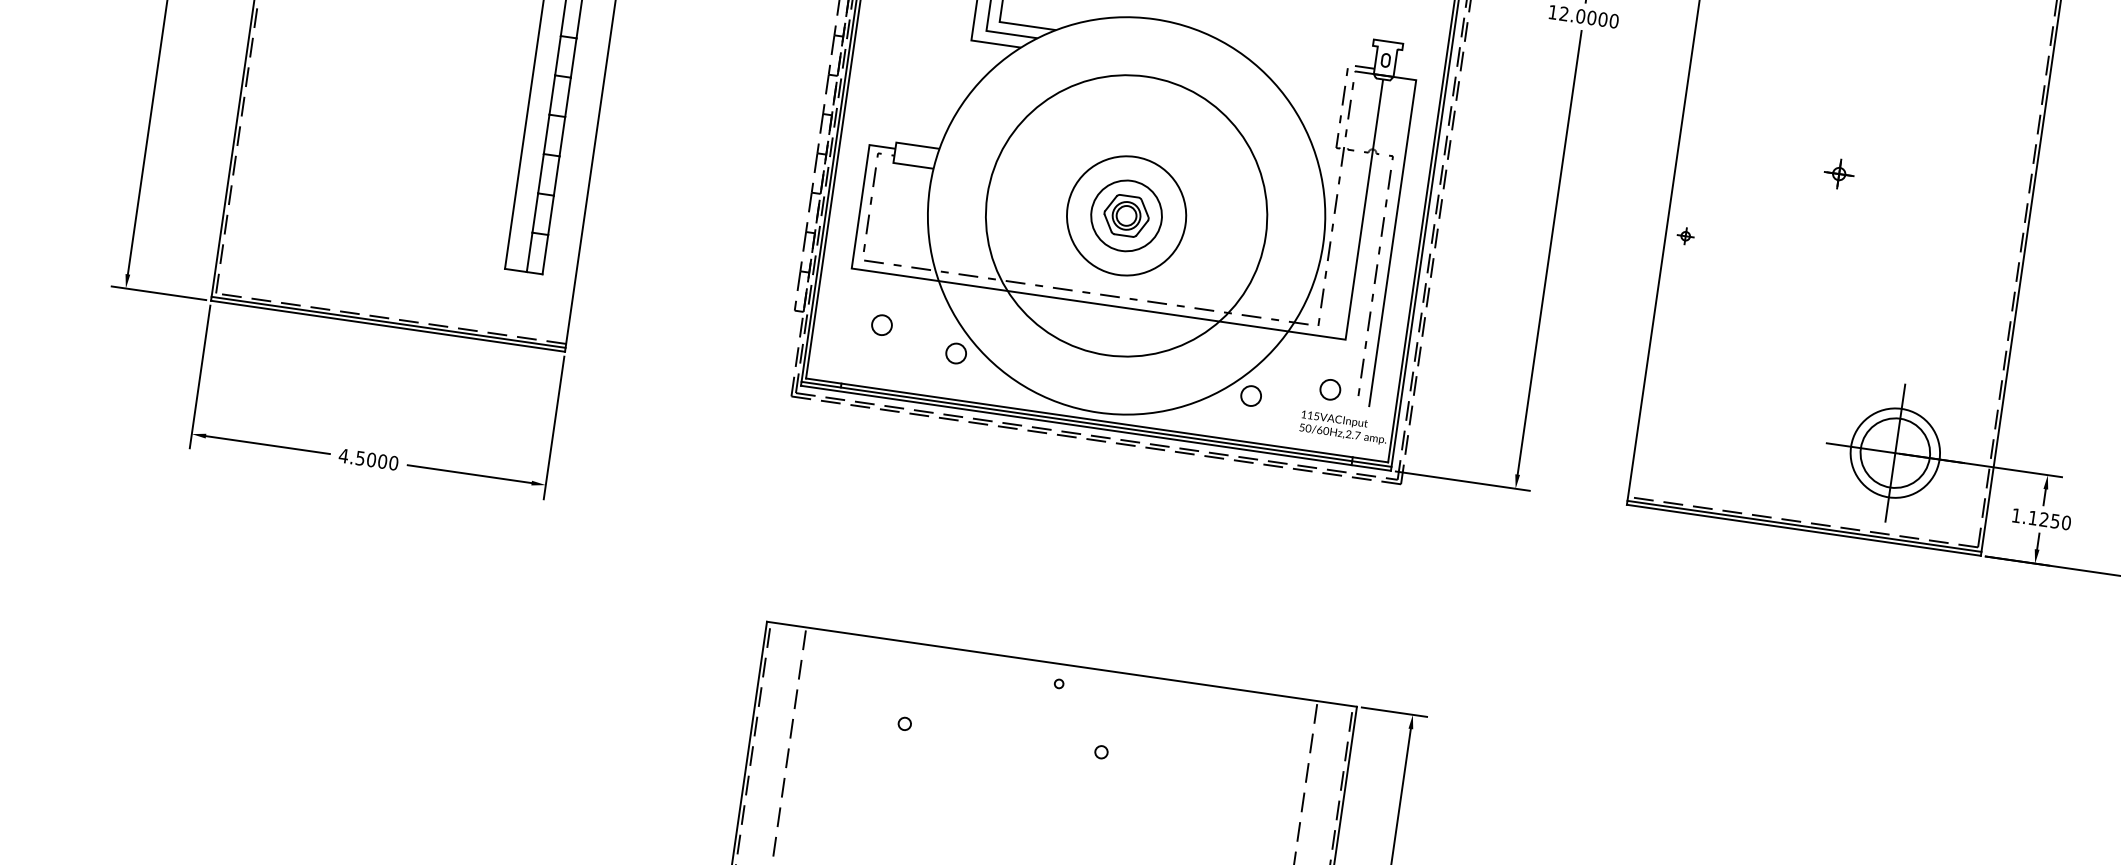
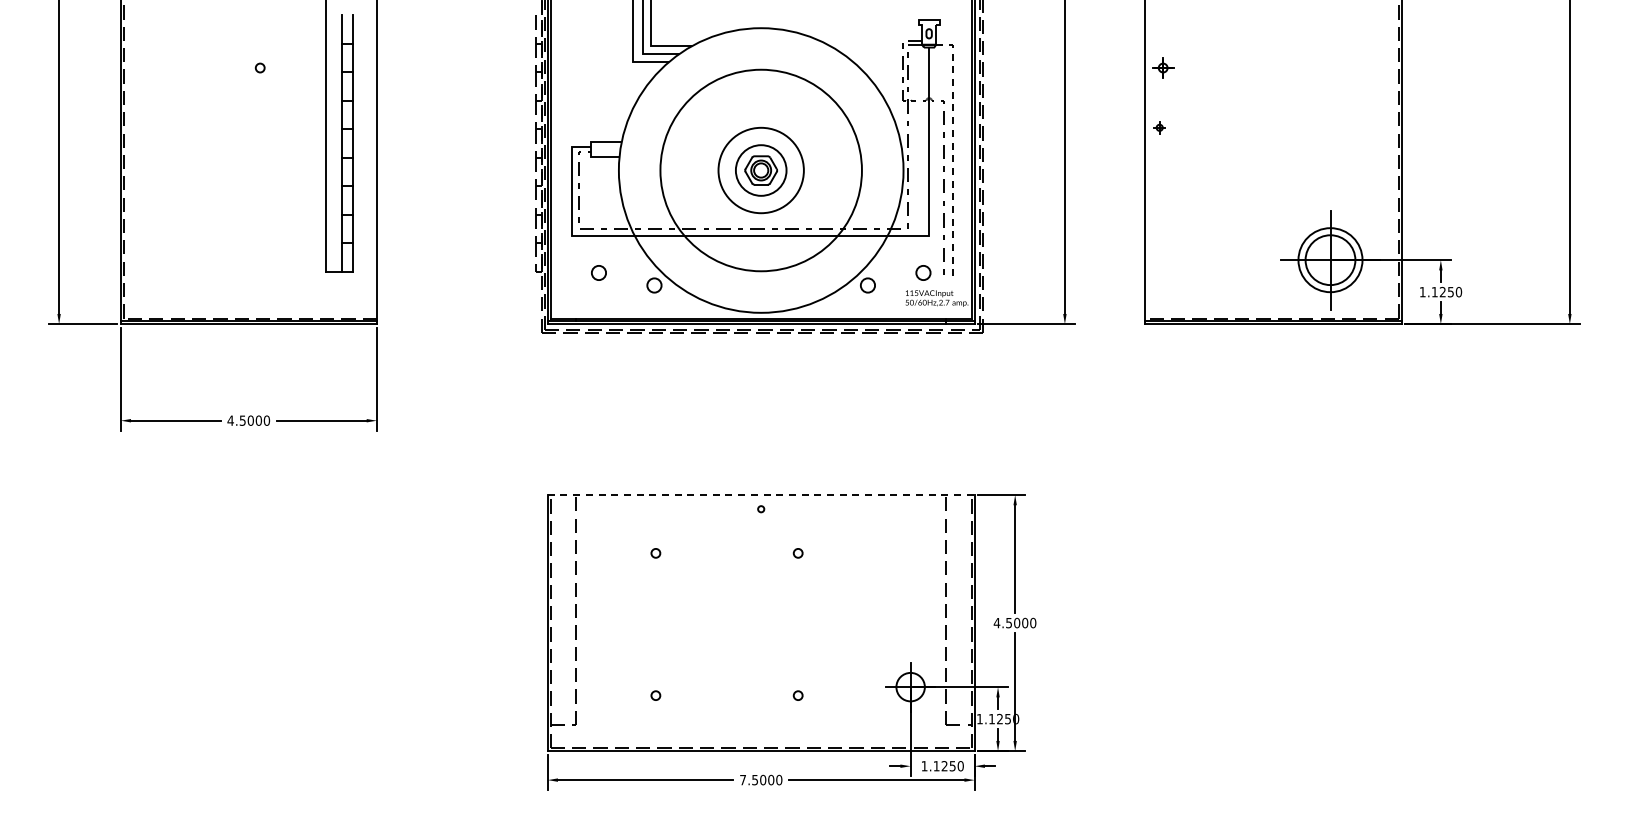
part: (1839, 173) -> (1163, 67), moved
line: (1394, 231) -> (952, 154), solid -> dashed
line: (1062, 665) -> (761, 495), solid -> dashed

